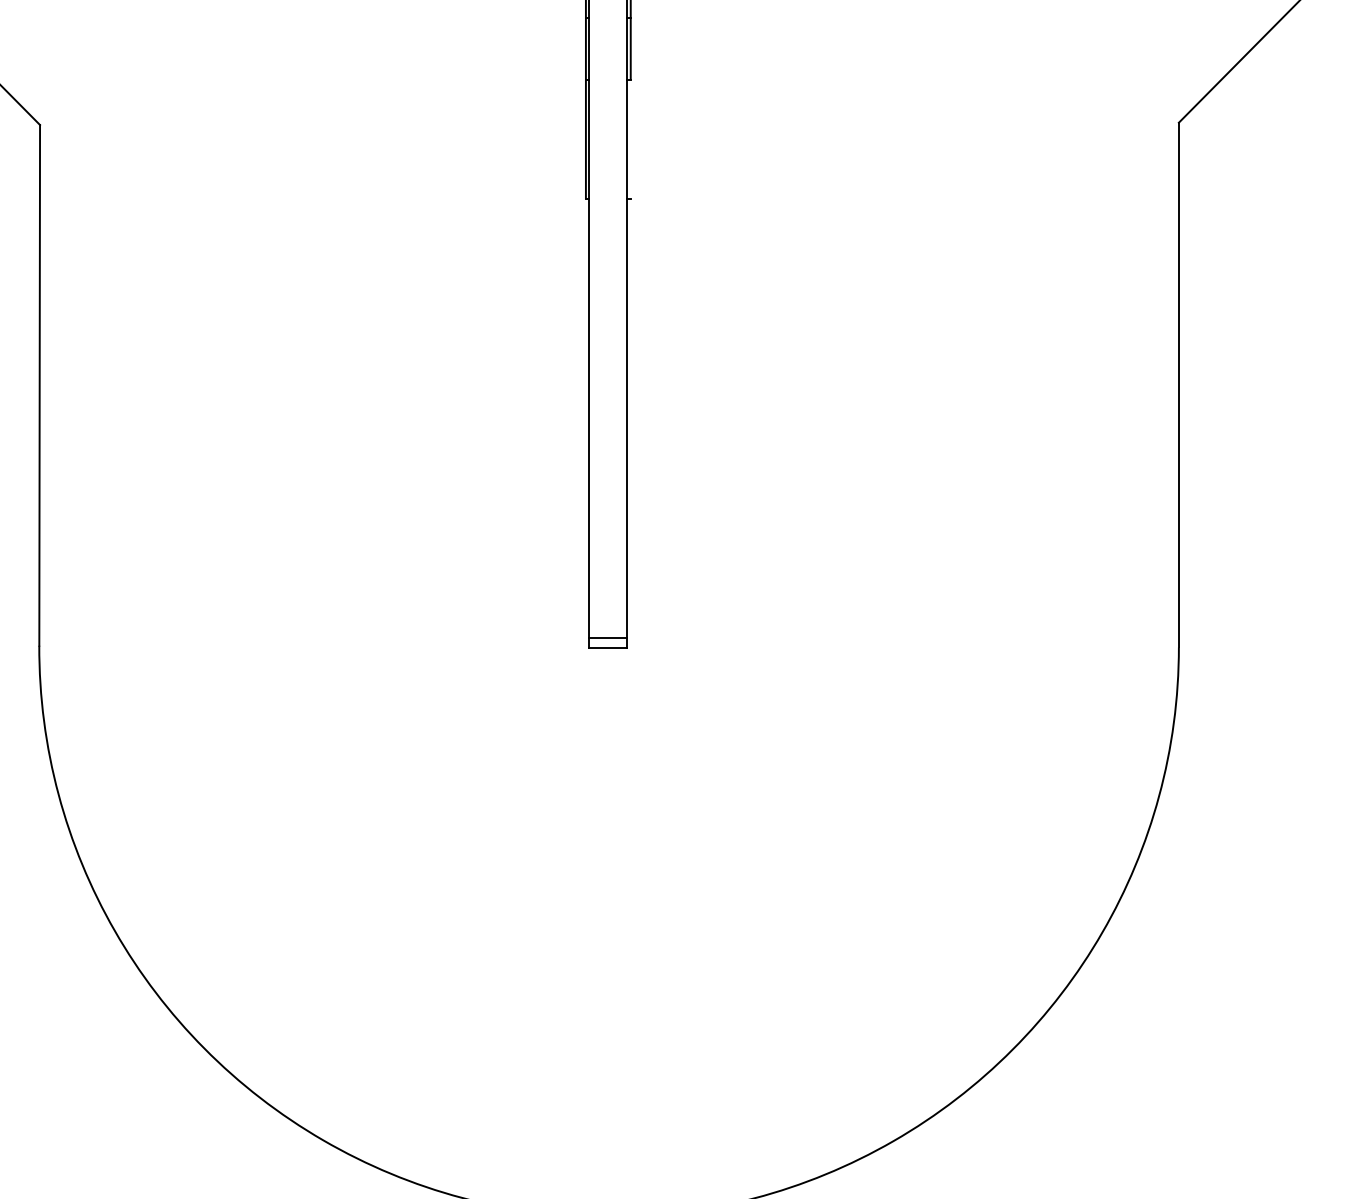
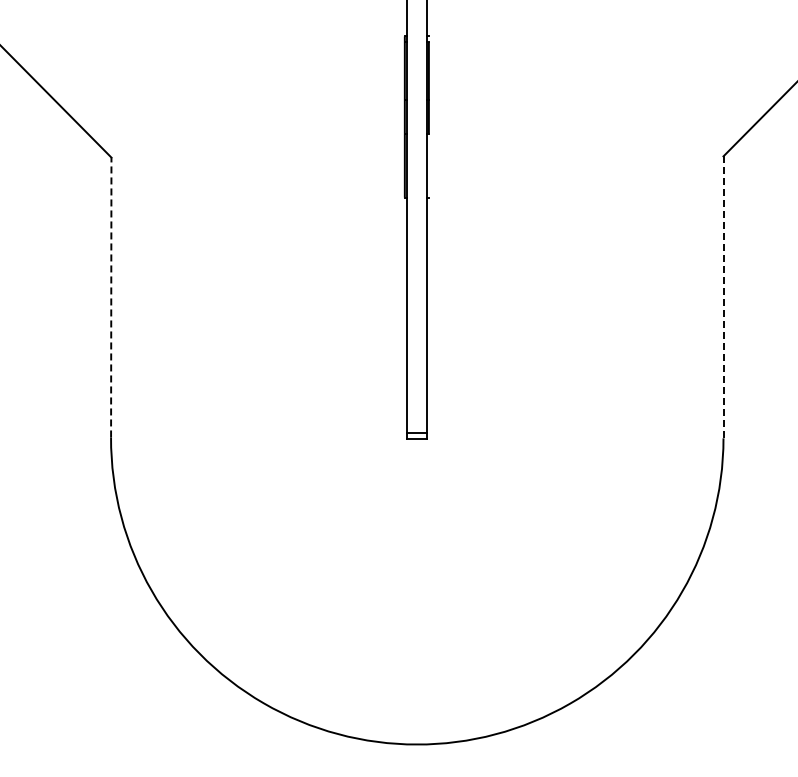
line: (40, 385) -> (111, 297), solid -> dashed
line: (1178, 385) -> (723, 297), solid -> dashed

